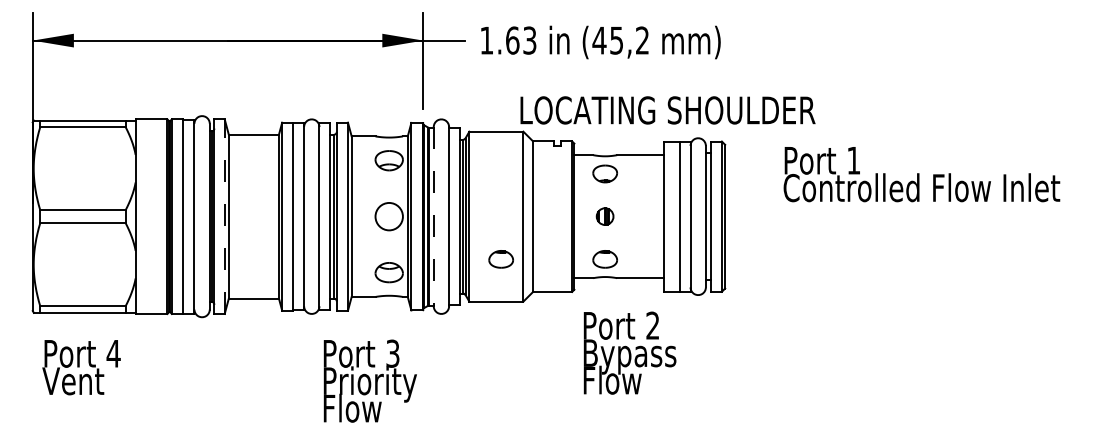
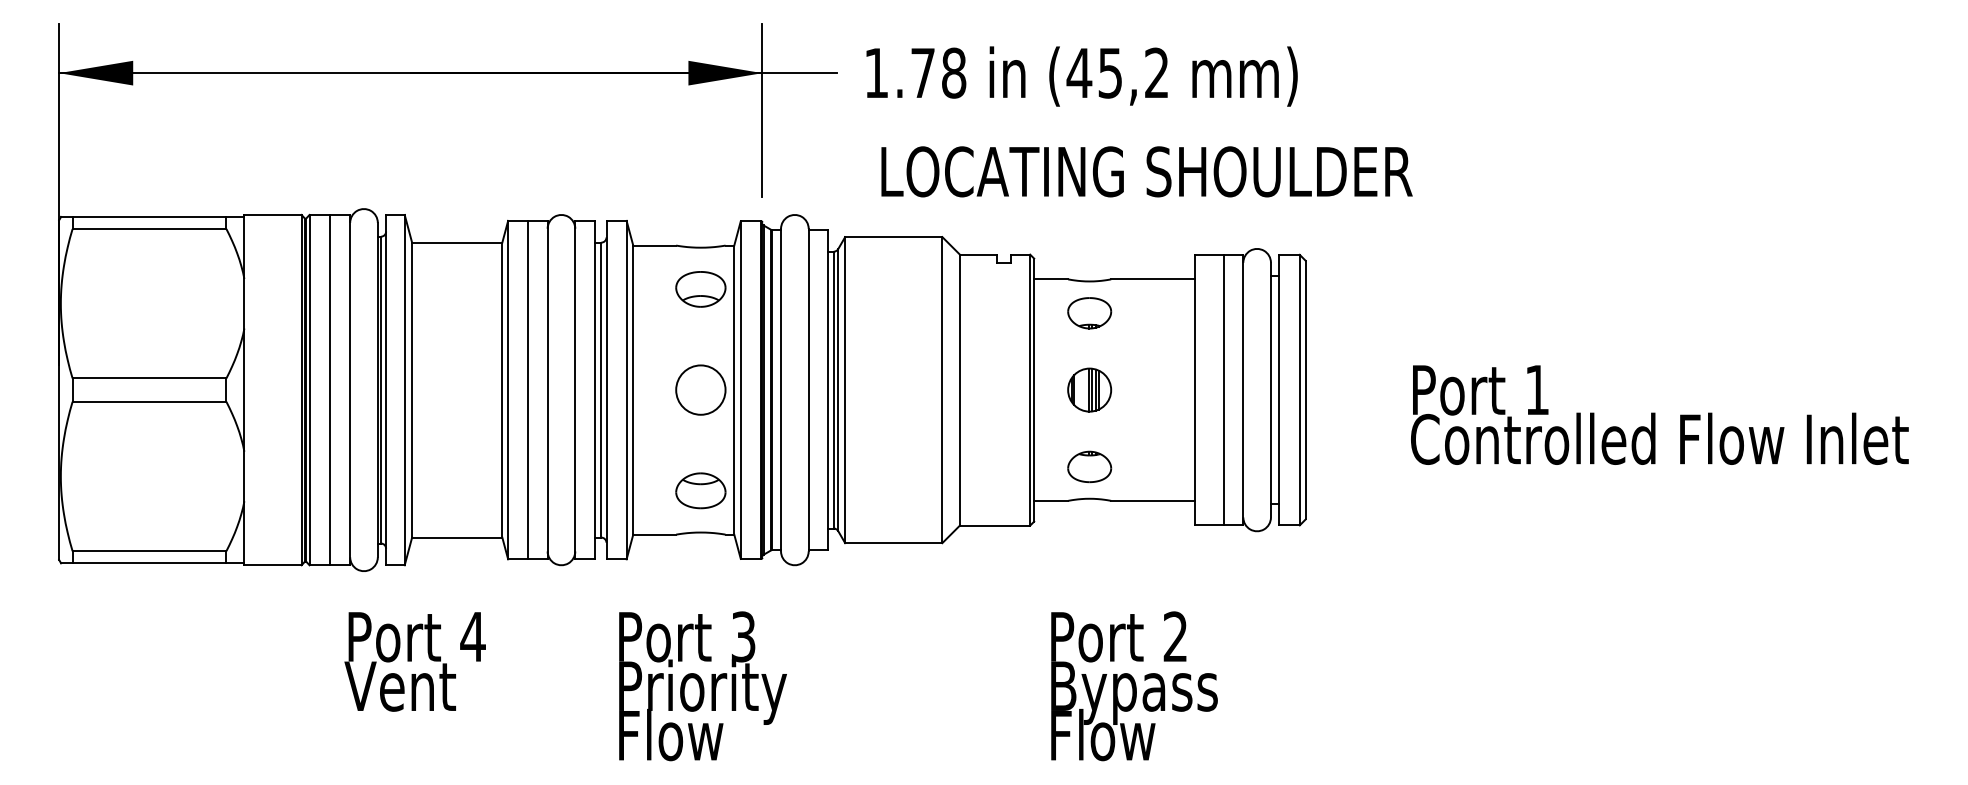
text: (521, 40) -> (938, 72), 1.63 -> 1.78
text: (667, 110) -> (1146, 171), moved
text: (921, 174) -> (1659, 415), moved
line: (224, 216) -> (404, 389), dashed -> solid
line: (433, 216) -> (780, 389), dashed -> solid
part: (604, 216) -> (1088, 389), size x1.43
part: (500, 259) -> (901, 467), removed
text: (629, 352) -> (1133, 685), moved
text: (81, 367) -> (415, 661), moved
text: (369, 380) -> (701, 685), moved

